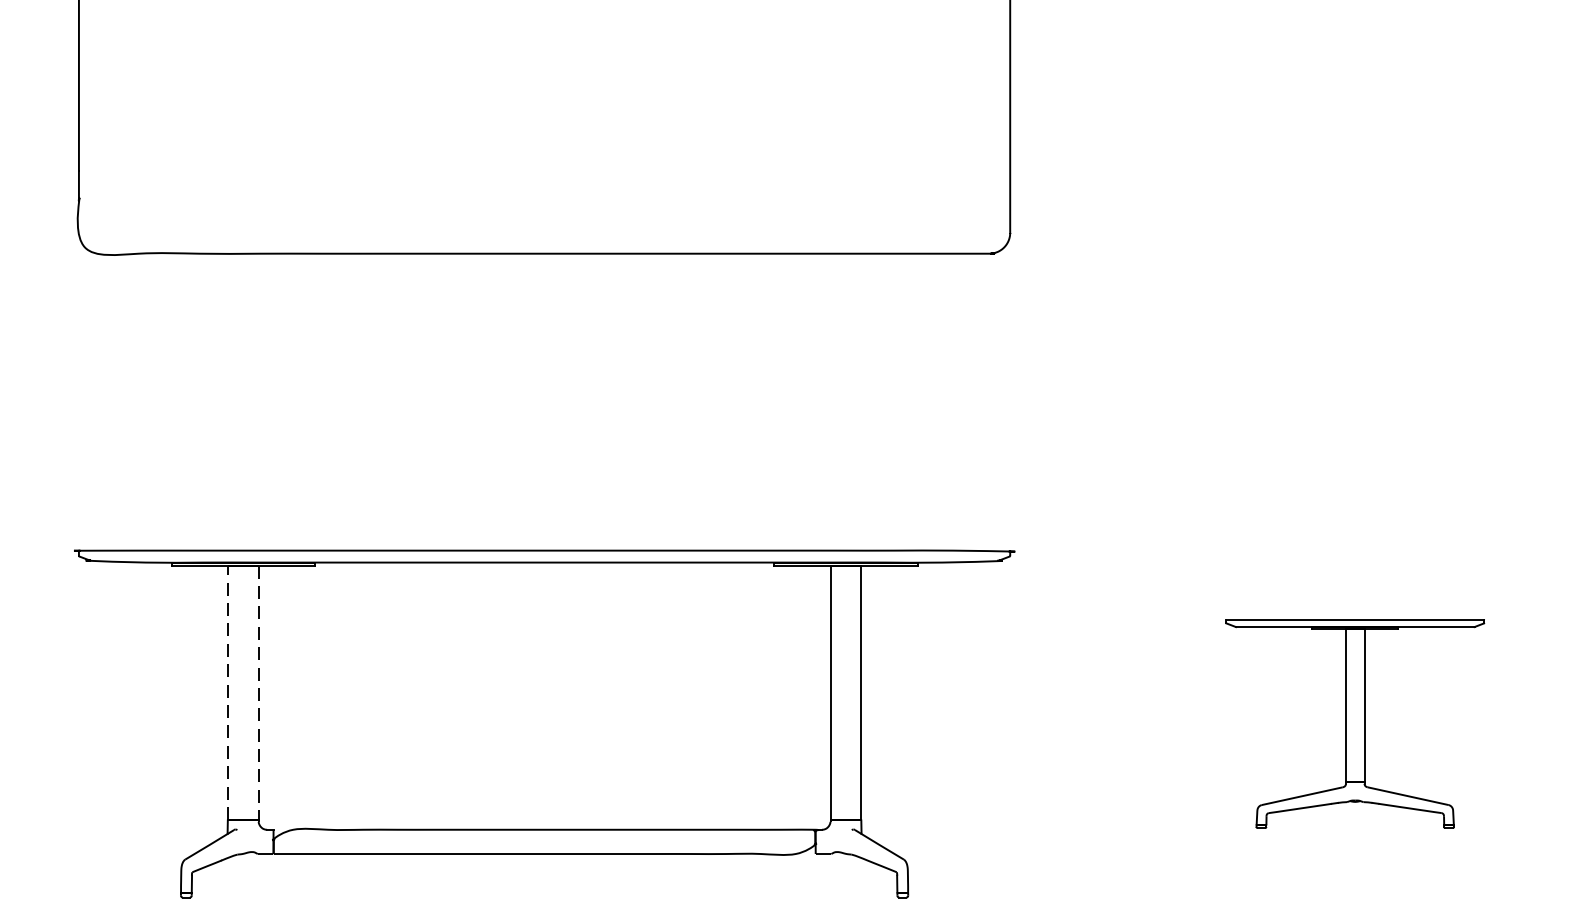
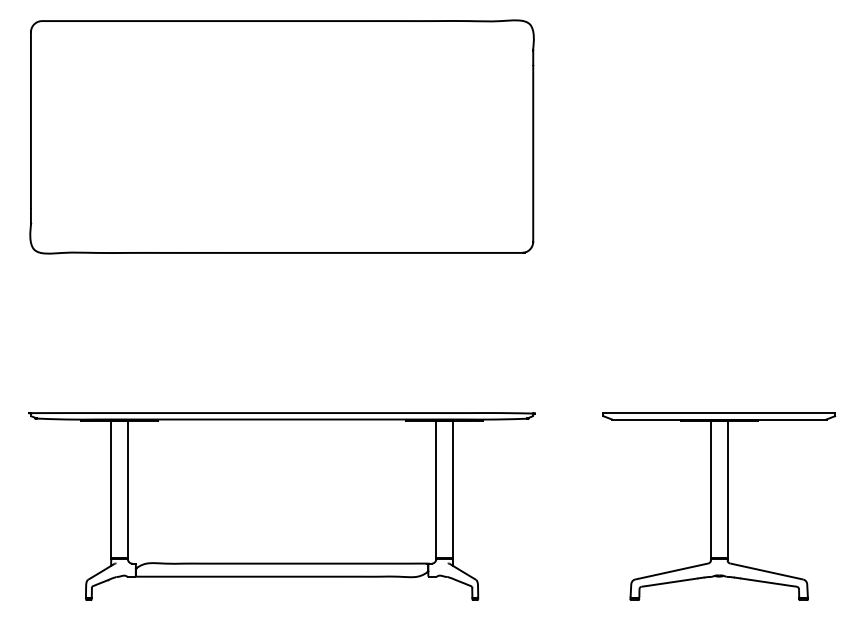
line: (228, 692) -> (111, 489), dashed -> solid
line: (257, 692) -> (127, 489), dashed -> solid
part: (1355, 723) -> (719, 506), size x1.67

